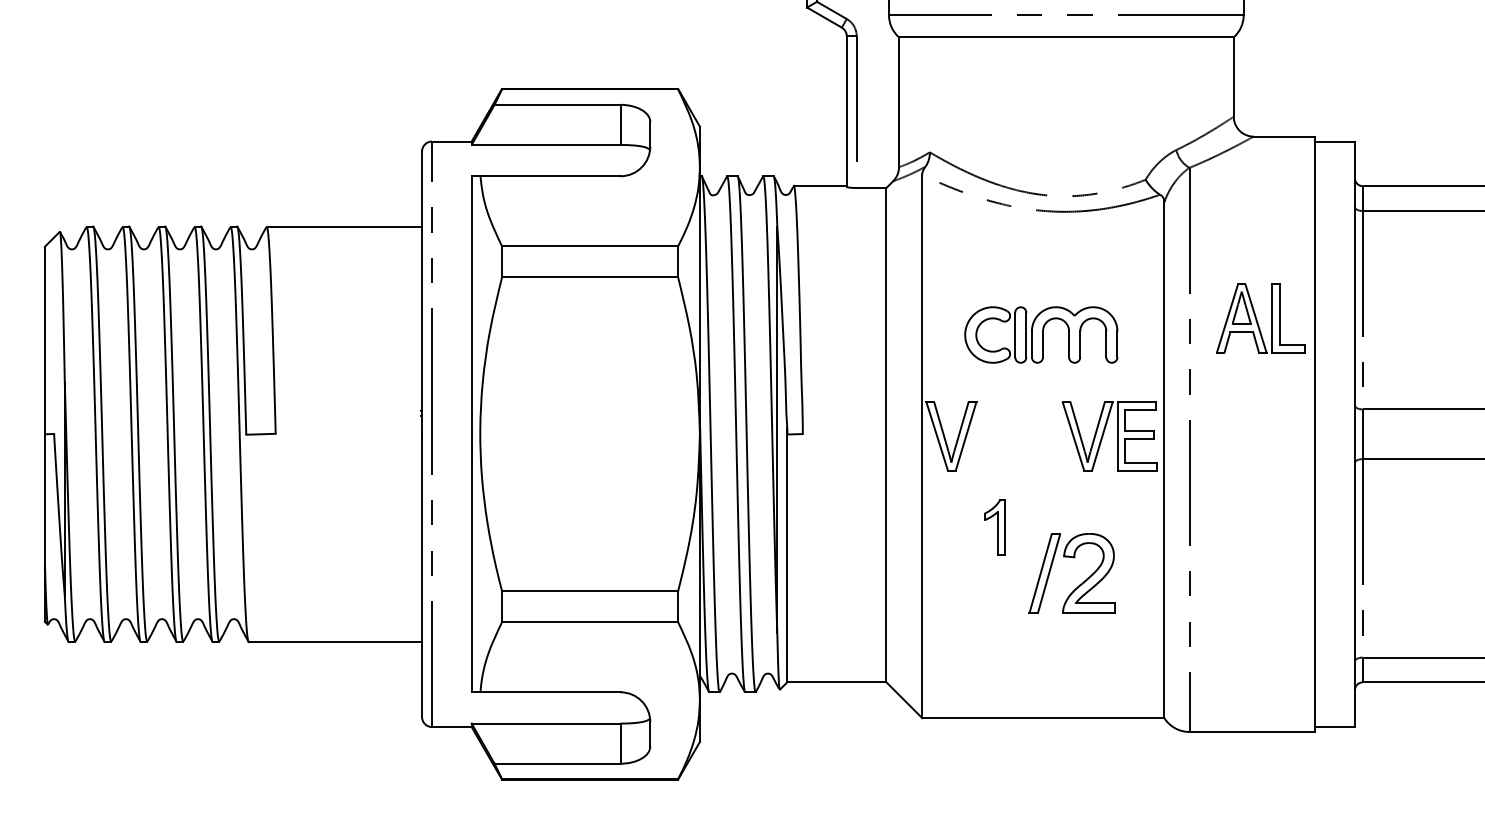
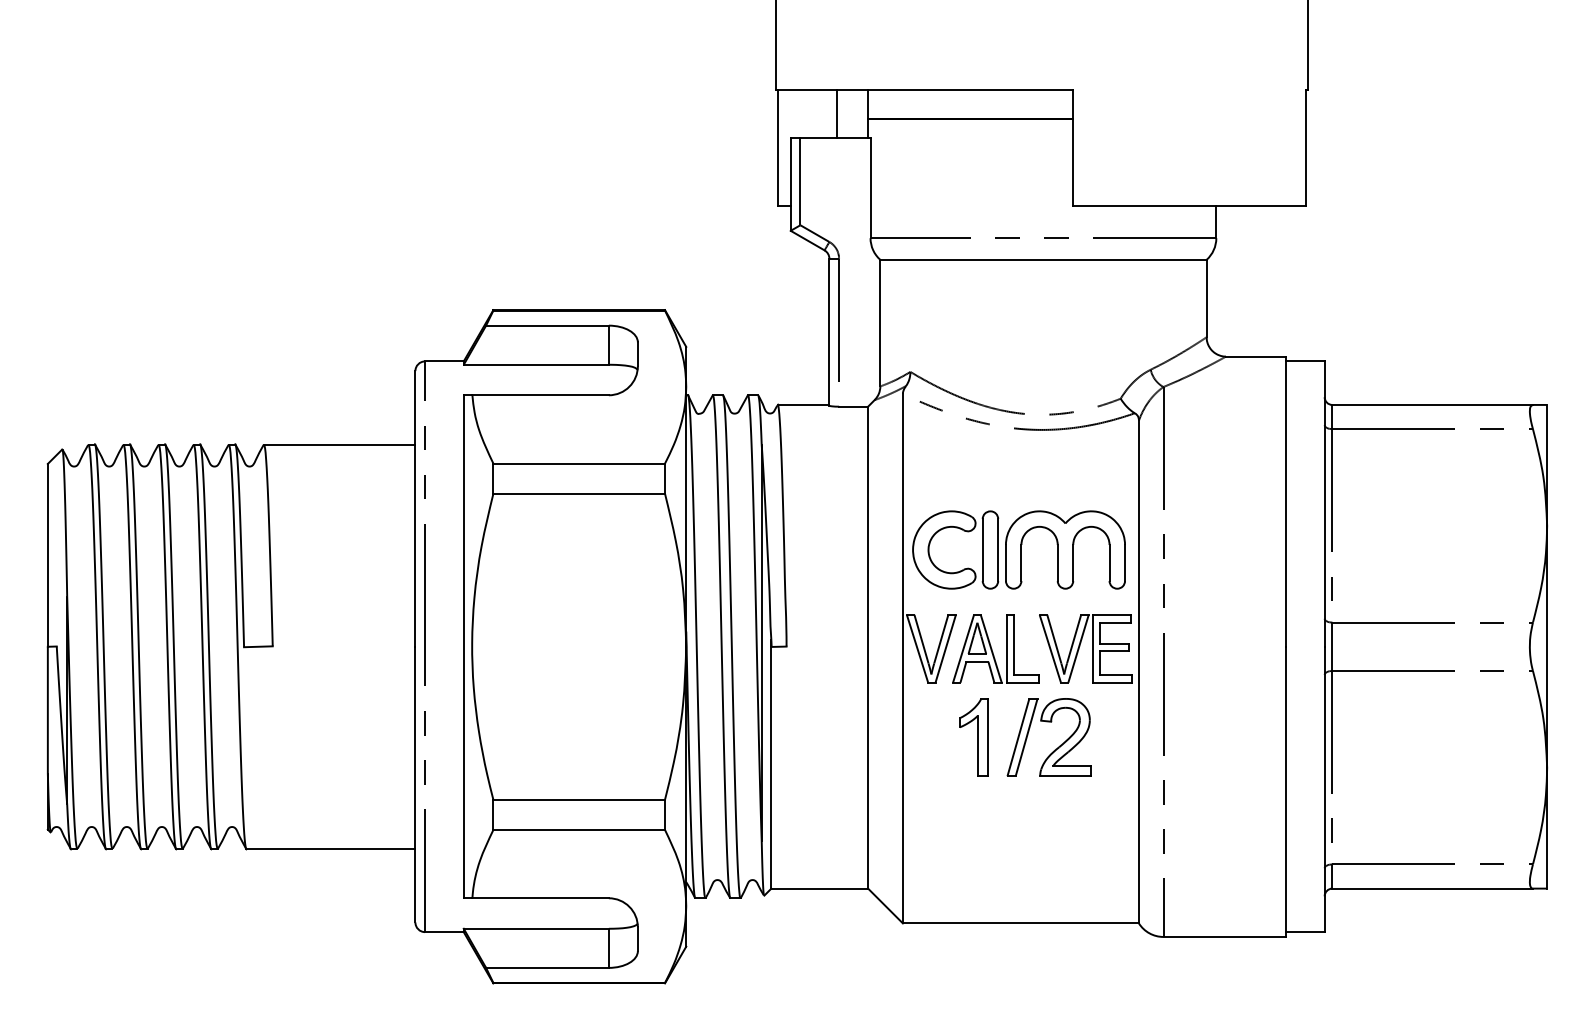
part: (1260, 318) -> (995, 648), moved
part: (1040, 334) -> (1018, 549), size x1.43
part: (994, 527) -> (973, 737), size x1.43
part: (1077, 585) -> (1054, 749), moved

